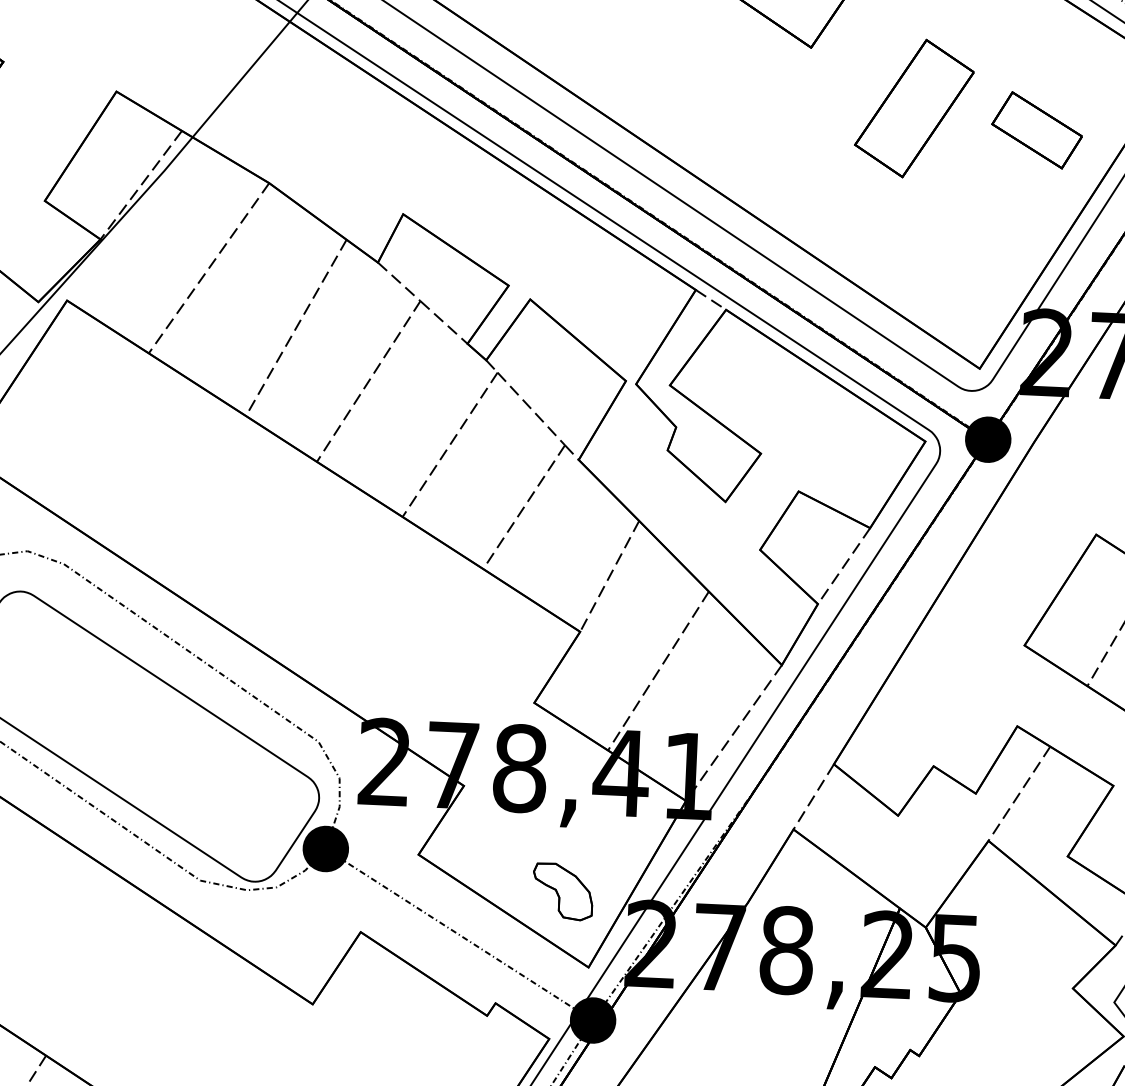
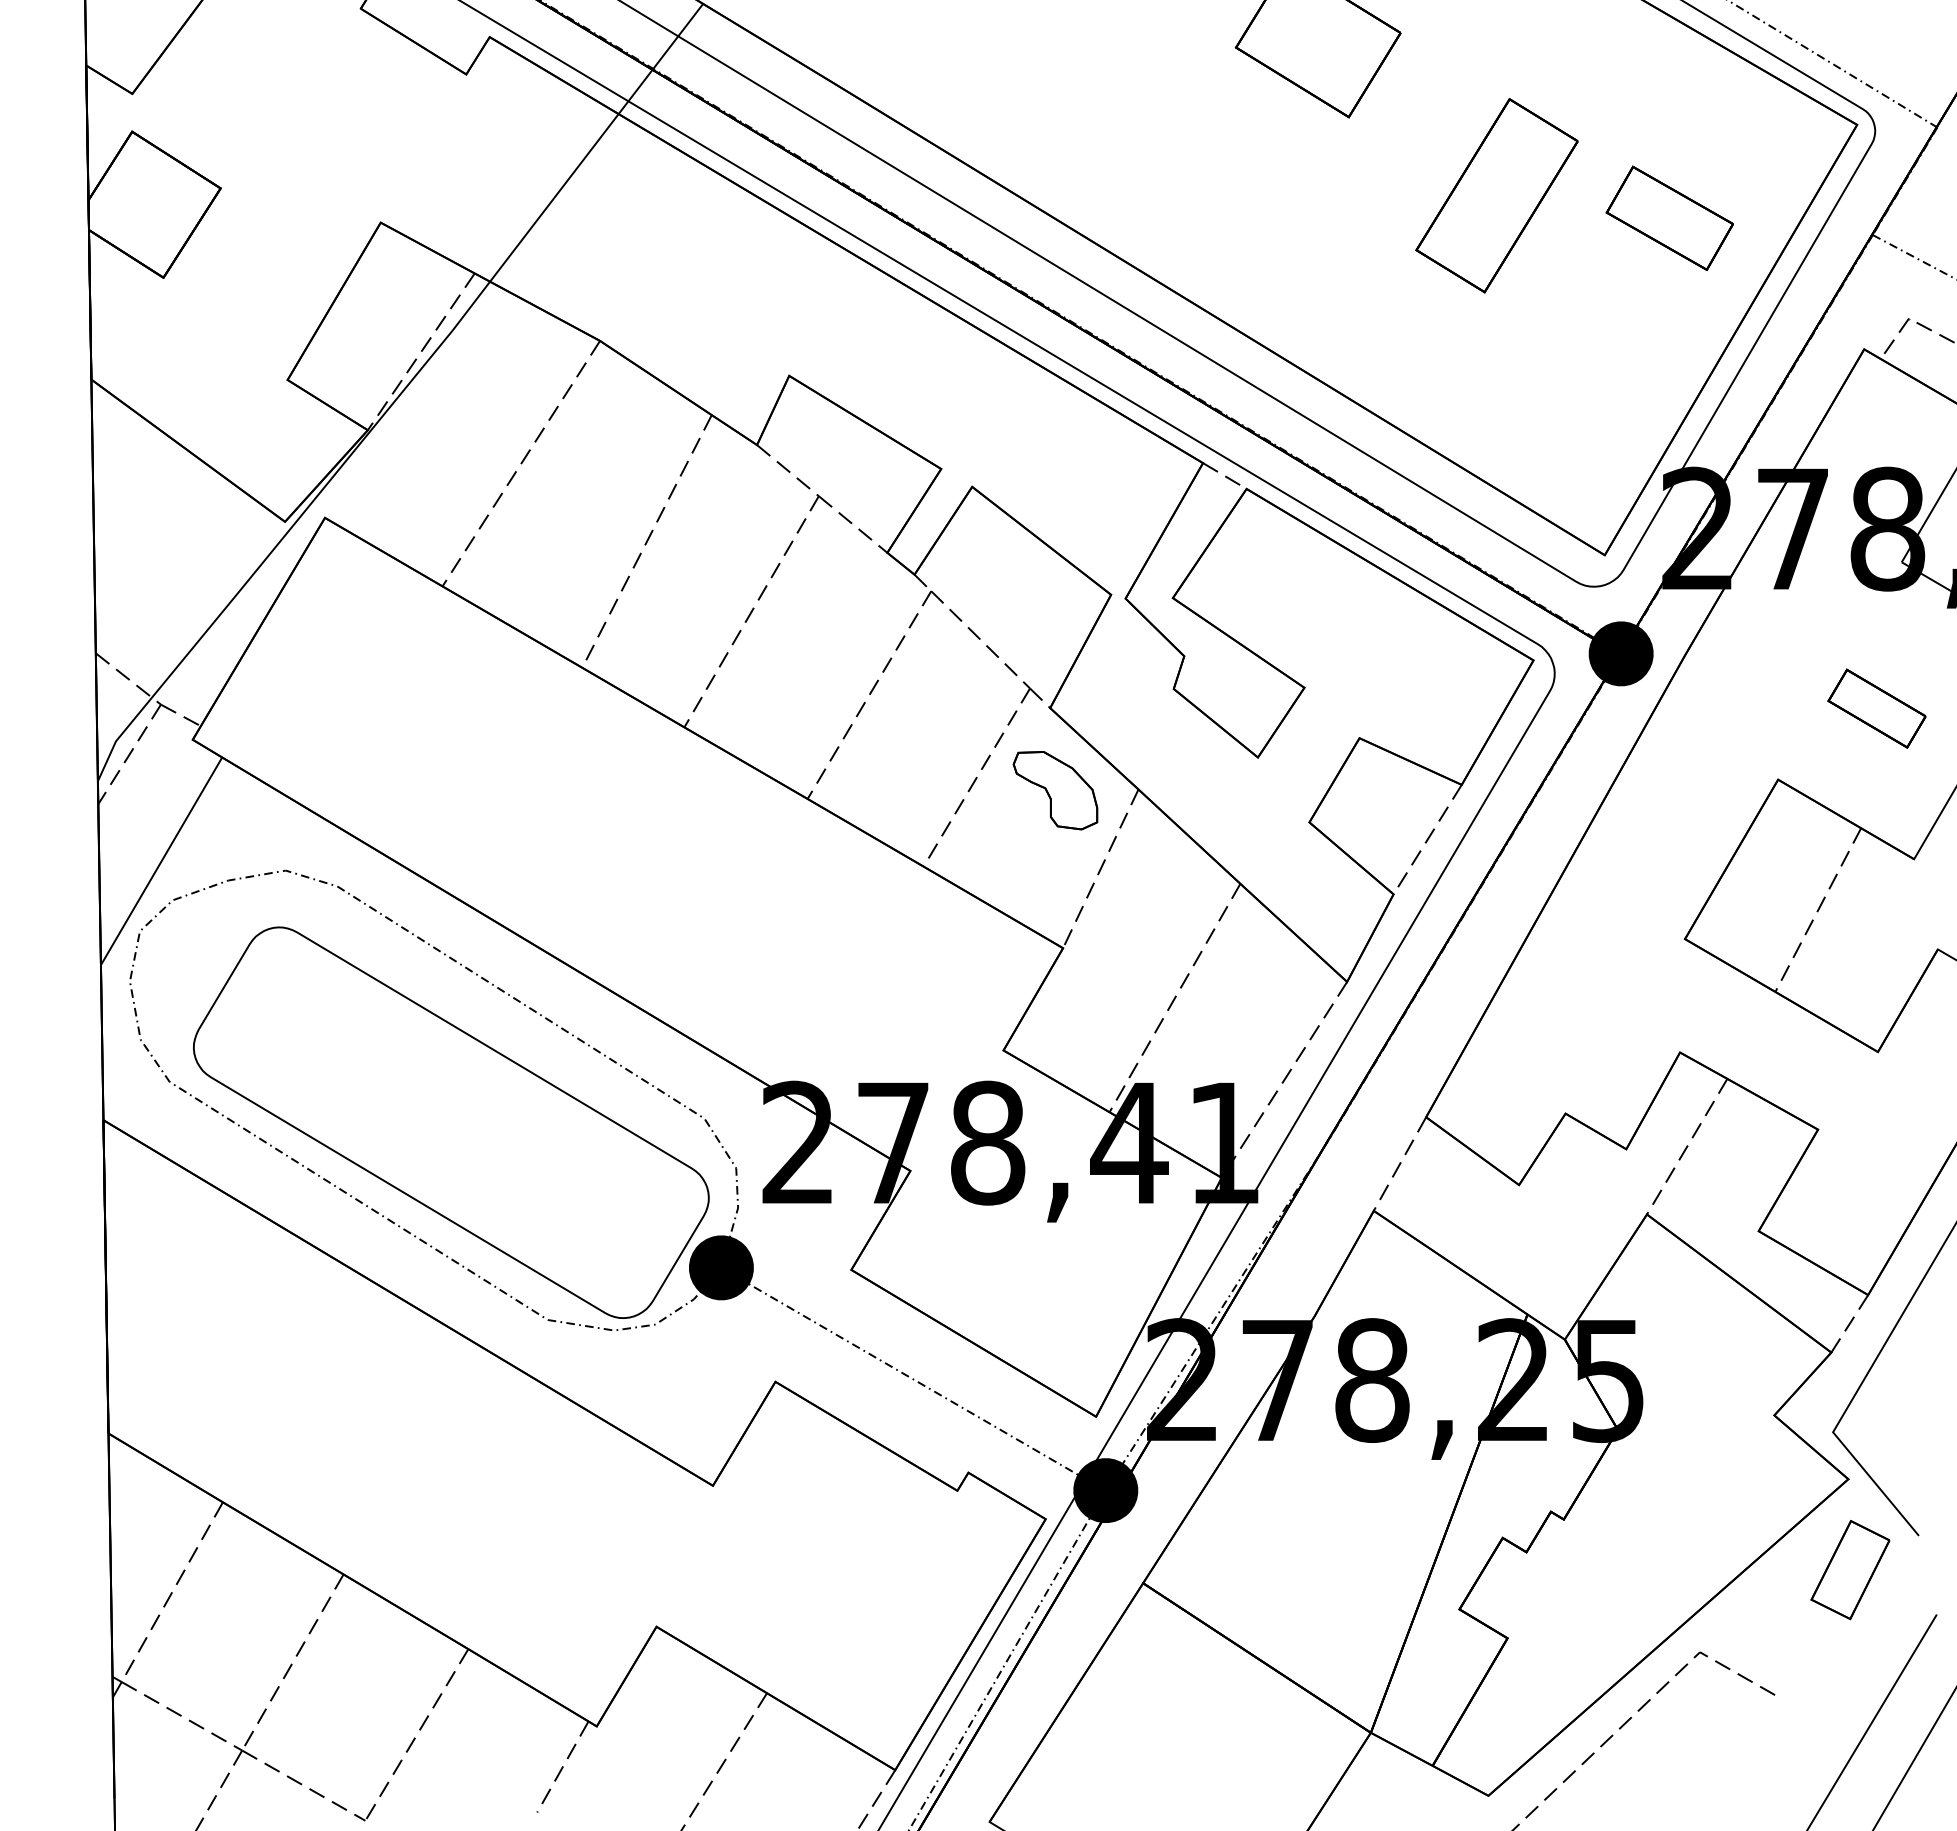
part: (562, 891) -> (1055, 790), moved

